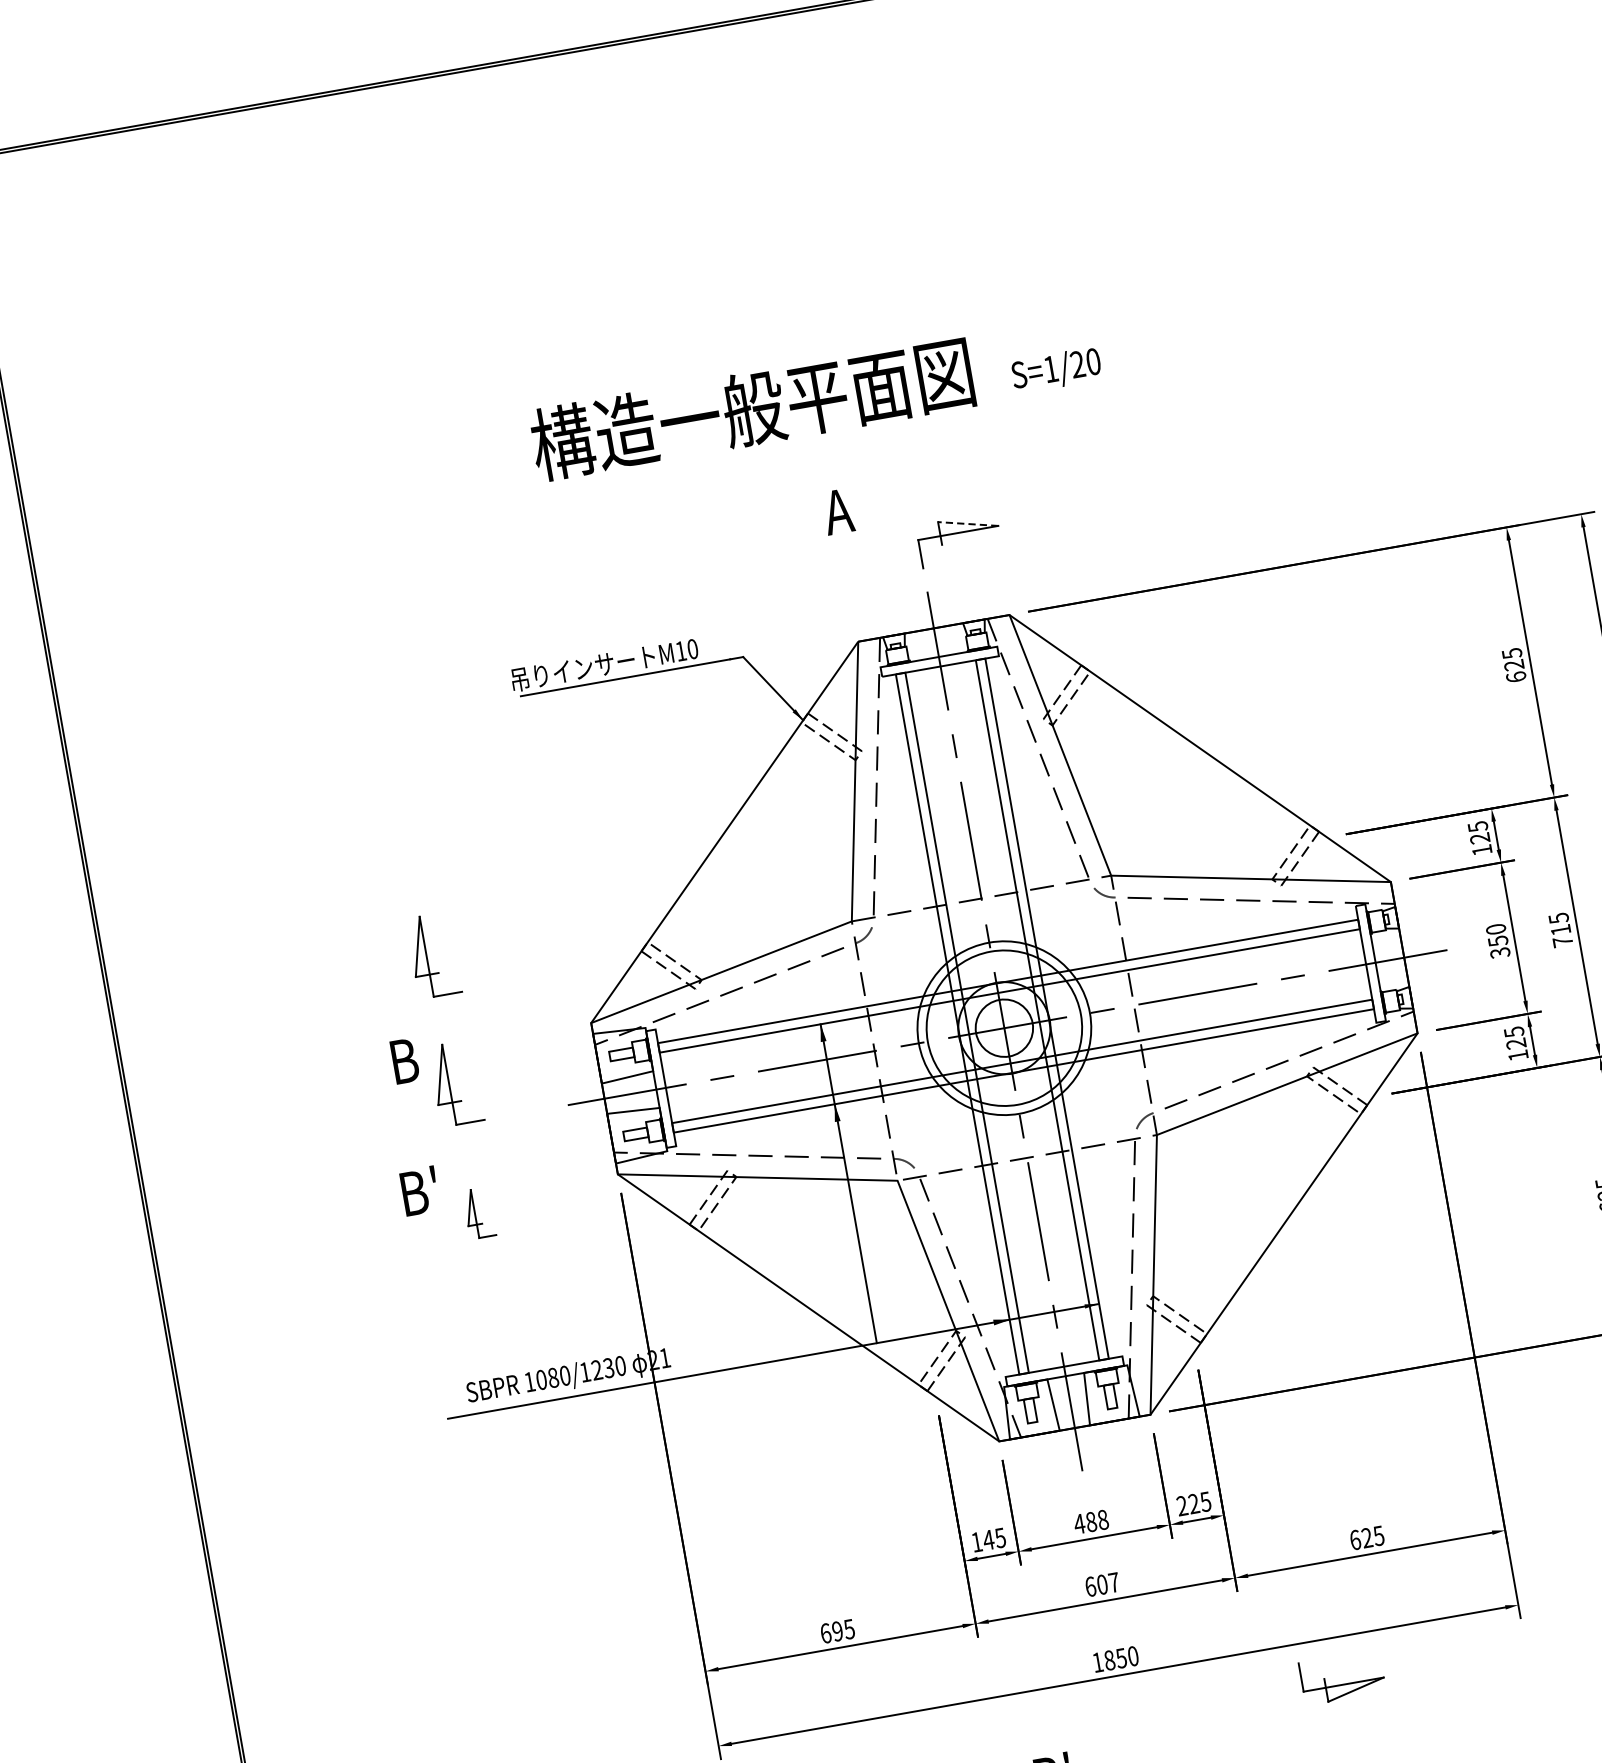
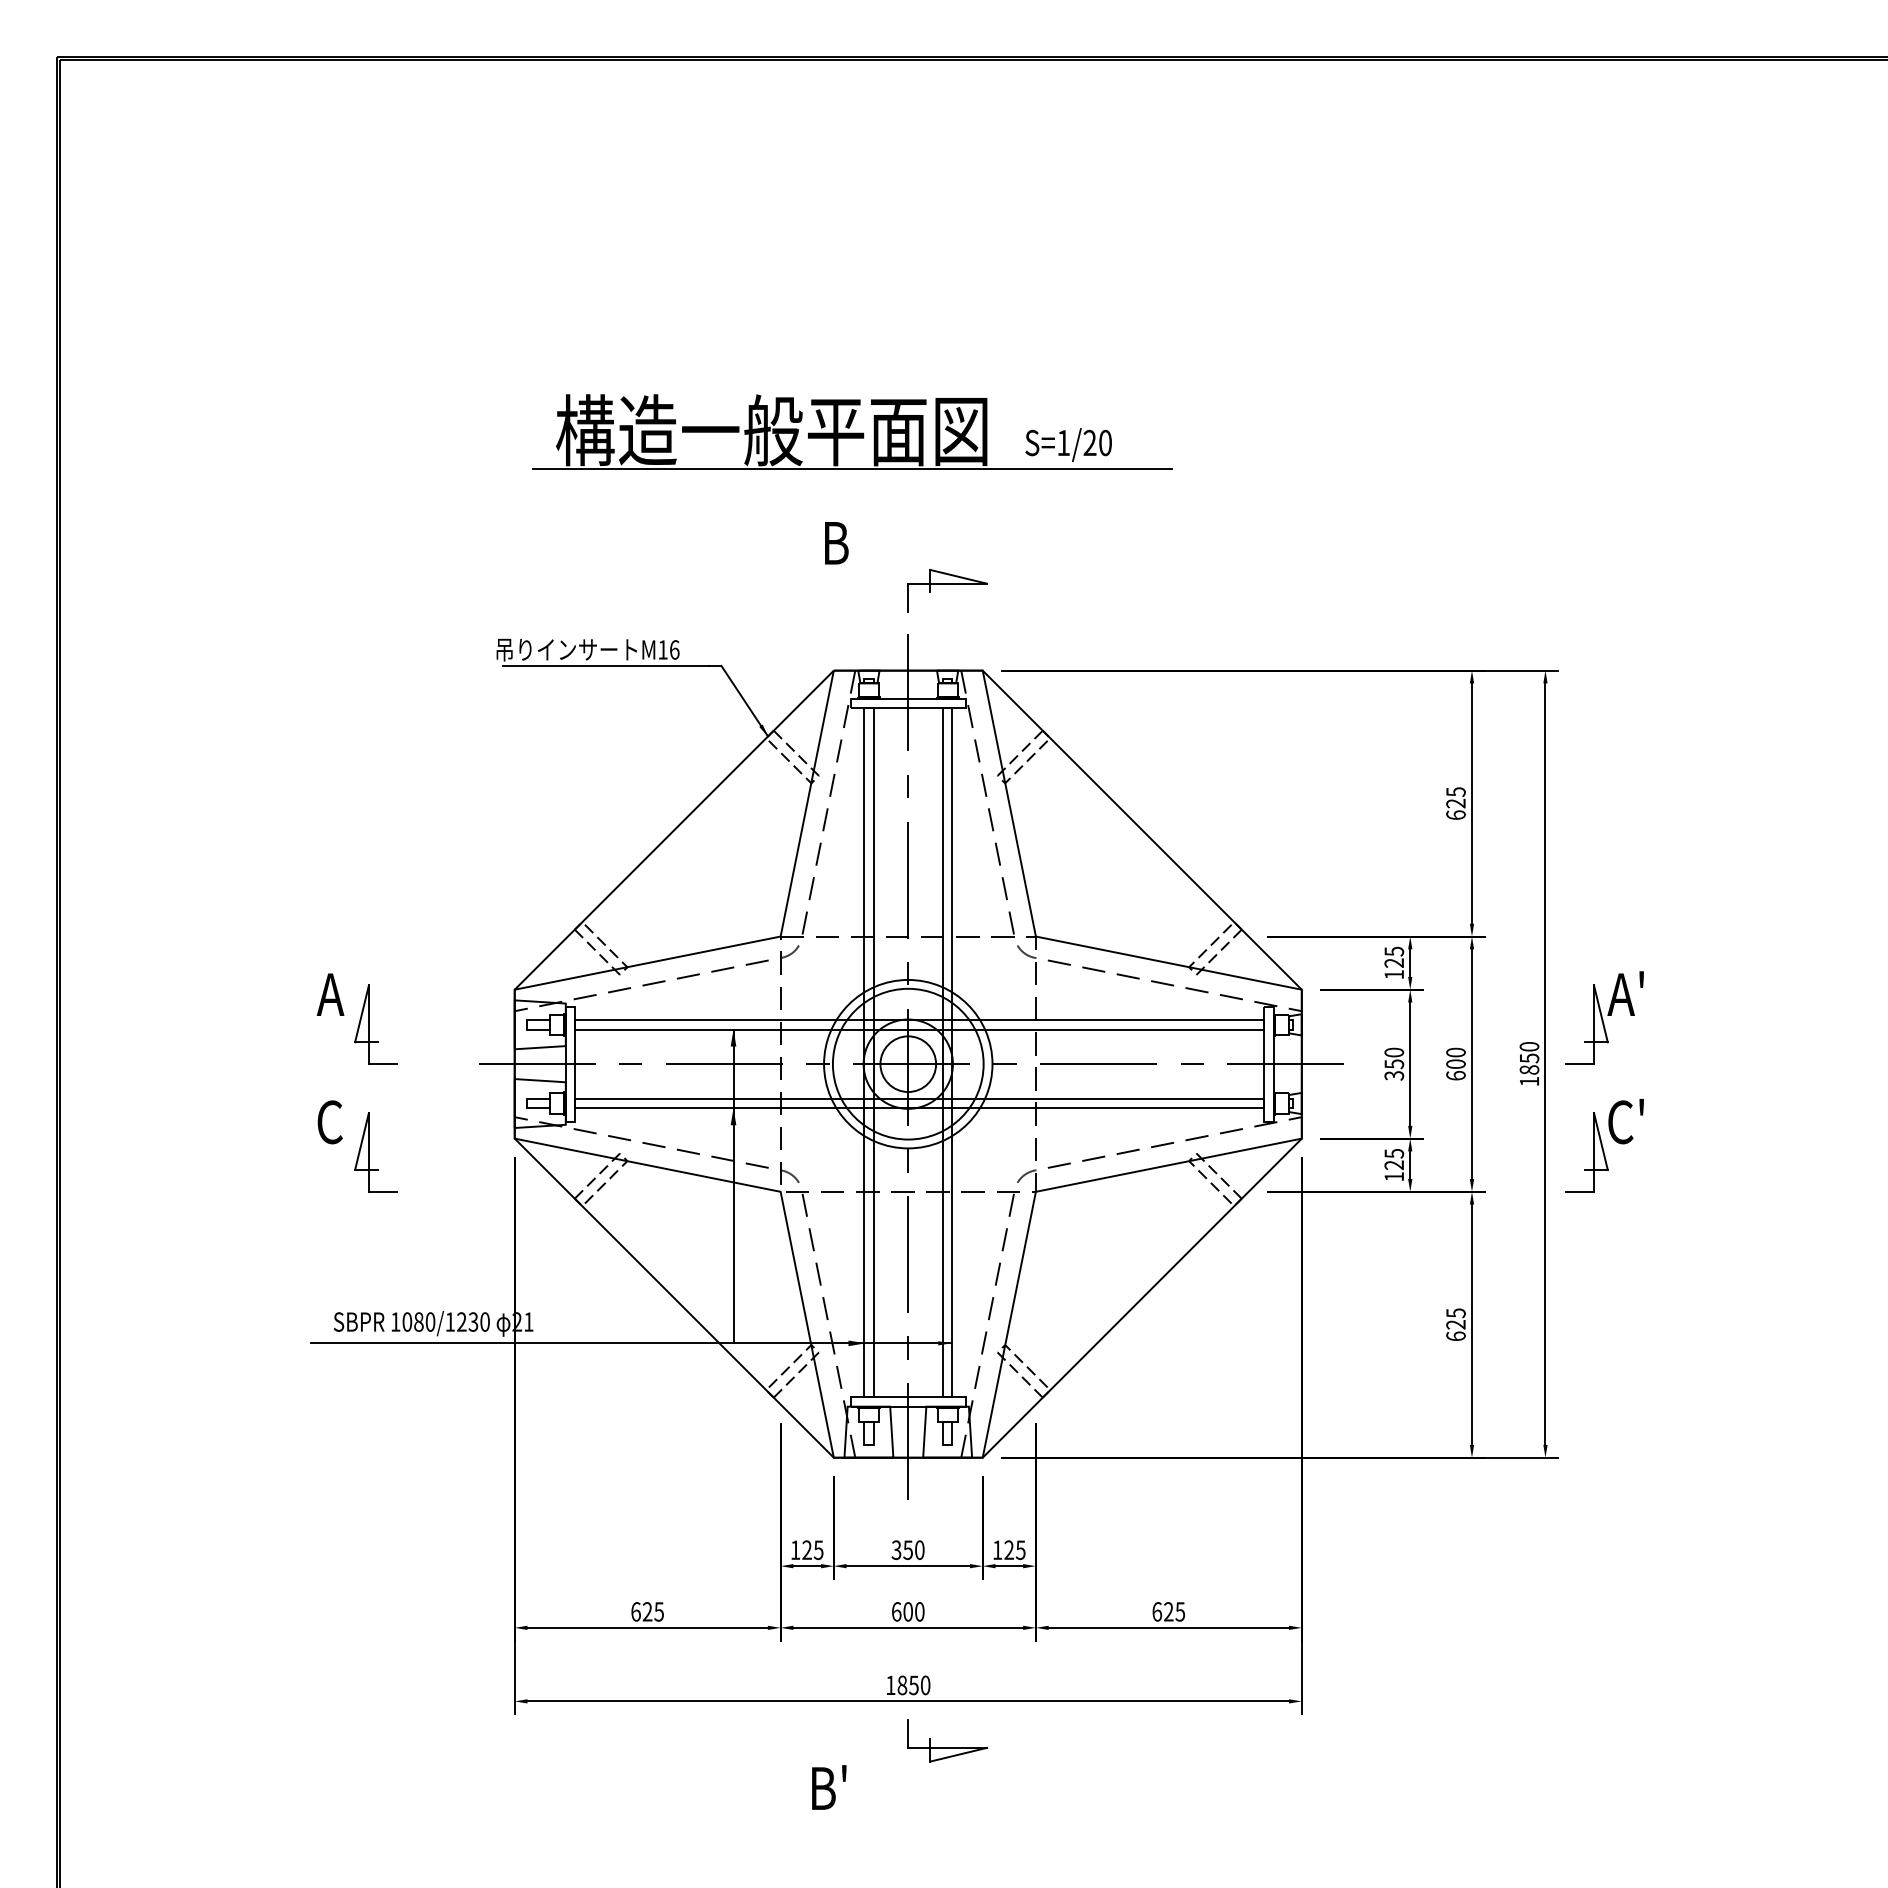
line: (840, 432) -> (852, 468), added
text: (838, 512) -> (836, 543), A -> B
line: (968, 523) -> (958, 576), dashed -> solid
text: (692, 648) -> (674, 649), M10 -> M16
text: (1560, 929) -> (1455, 1063), 715 -> 600
part: (433, 955) -> (375, 898), removed
text: (404, 1060) -> (330, 994), B -> A
text: (421, 1191) -> (324, 1121), B' -> C
part: (478, 1213) -> (375, 1152), size x1.67
text: (1181, 1505) -> (997, 1549), 225 -> 125
text: (1090, 1522) -> (907, 1550), 488 -> 350
text: (987, 1539) -> (806, 1549), 145 -> 125
text: (1113, 1582) -> (919, 1611), 607 -> 600
text: (837, 1631) -> (647, 1611), 695 -> 625
part: (1343, 1684) -> (947, 1747), moved

